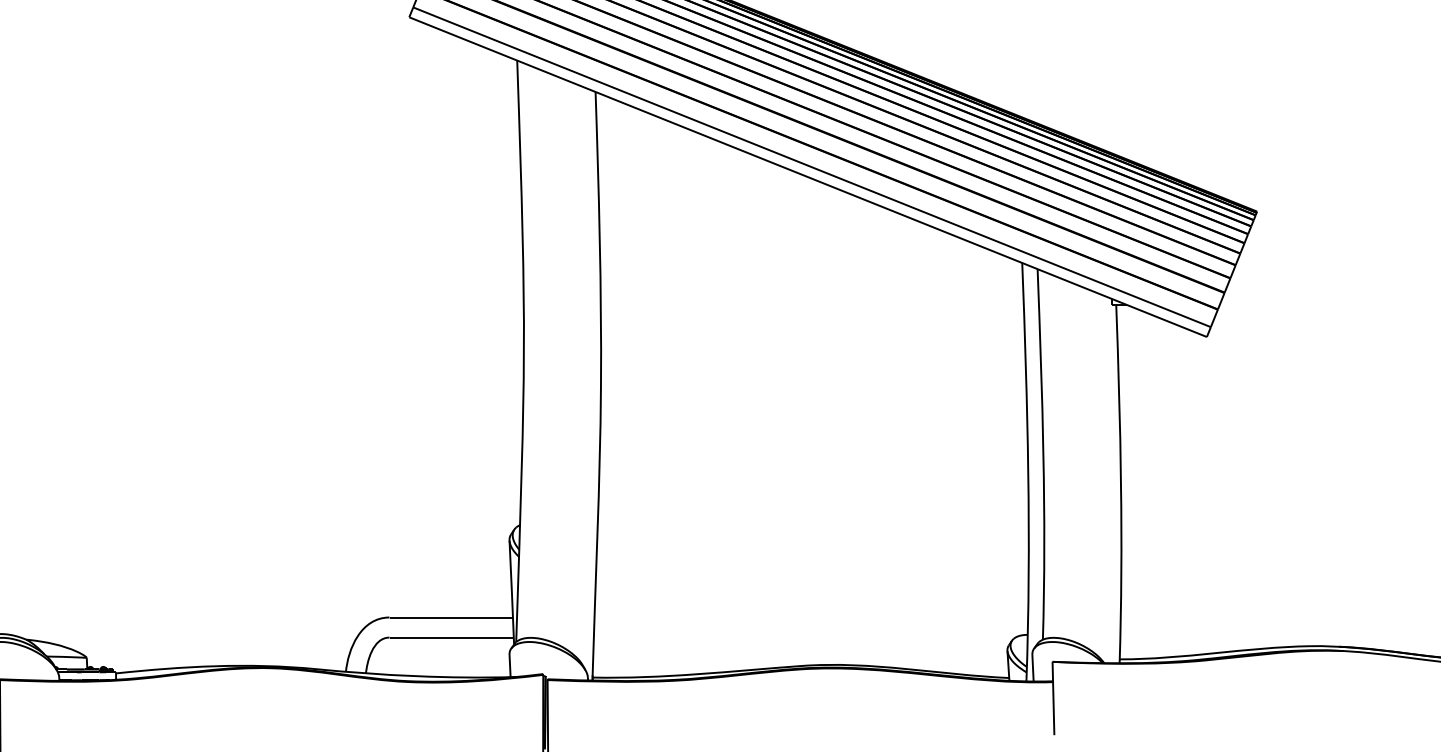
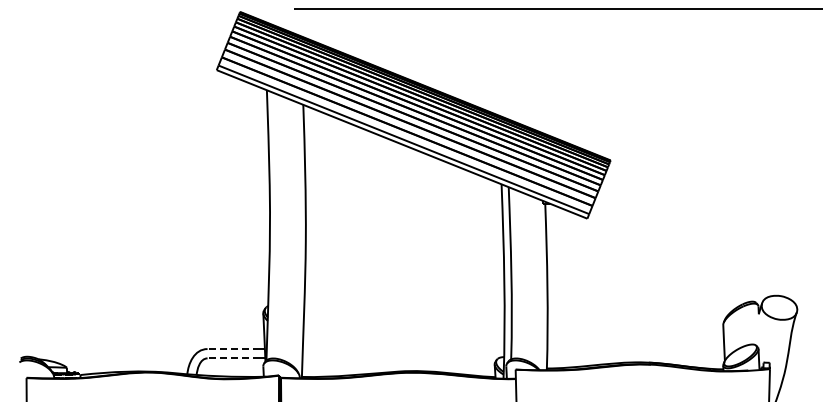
line: (445, 618) -> (233, 349), solid -> dashed
line: (445, 637) -> (233, 358), solid -> dashed

